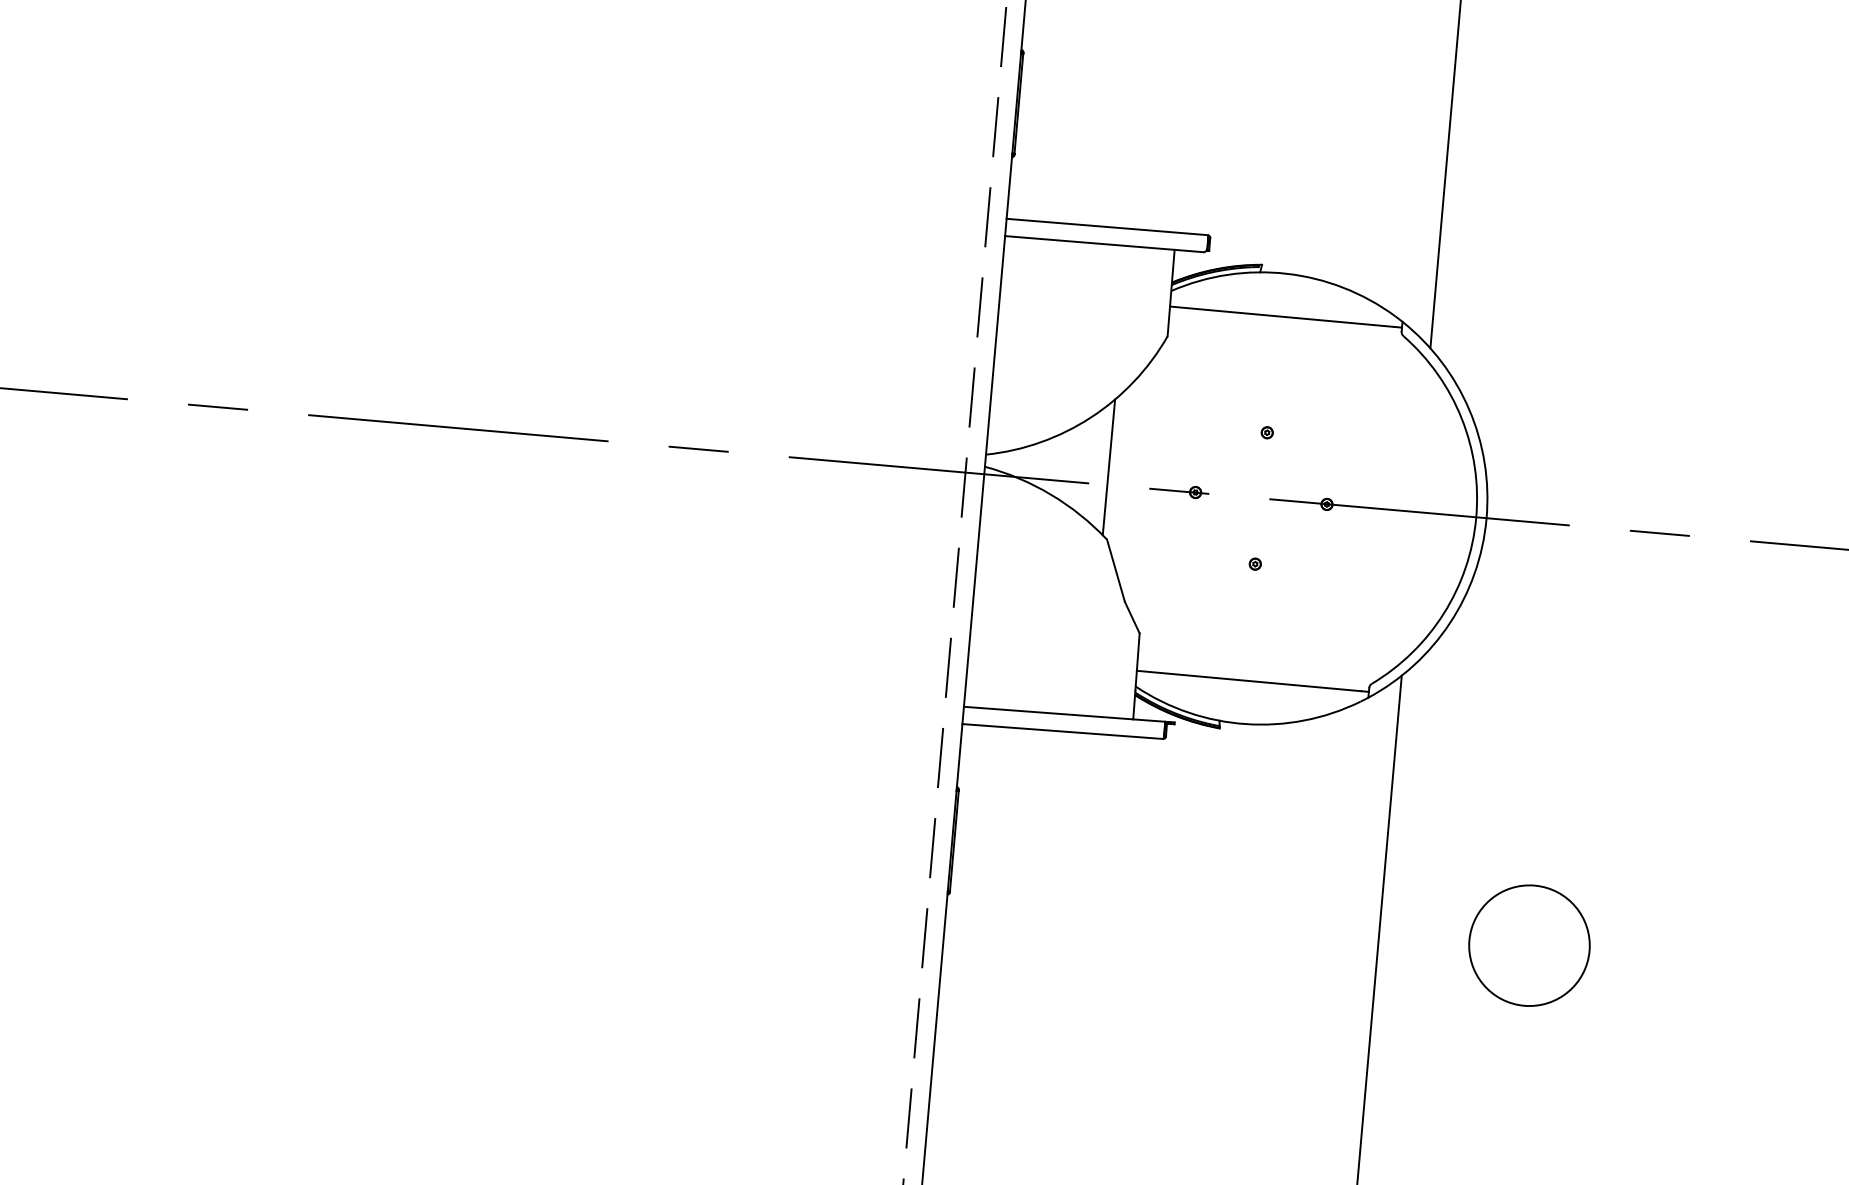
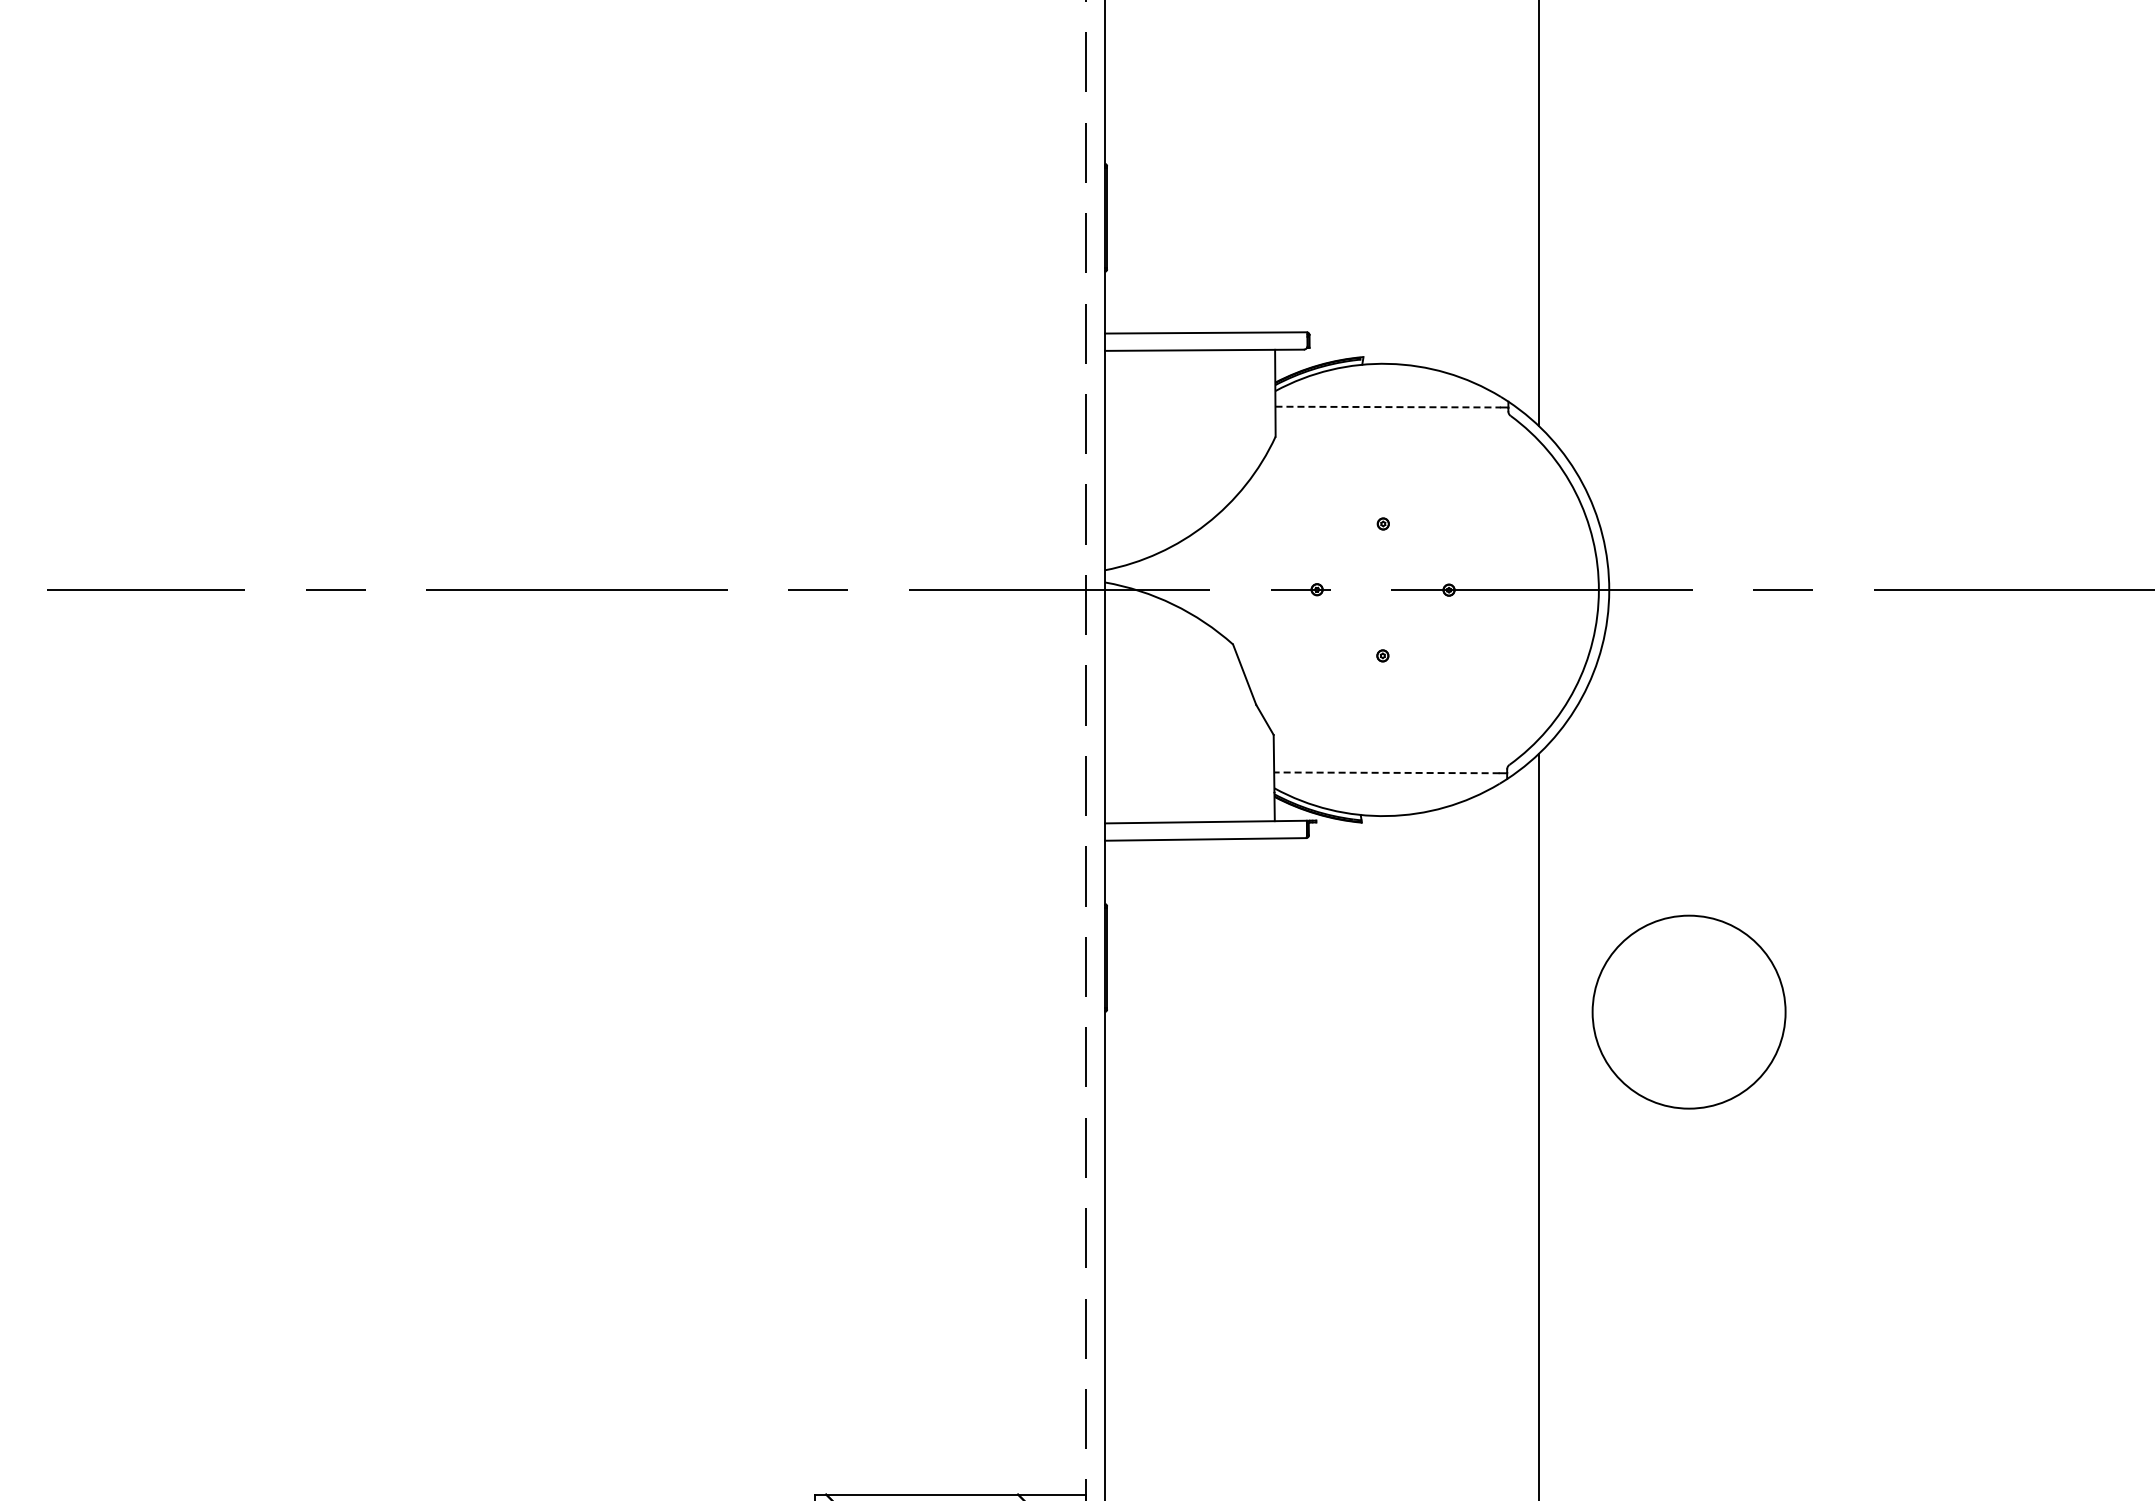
line: (1282, 317) -> (1388, 407), solid -> dashed
line: (1108, 467) -> (1228, 572), removed
line: (1248, 680) -> (1386, 772), solid -> dashed
circle: (1529, 945) -> (1689, 1011), size x1.6

